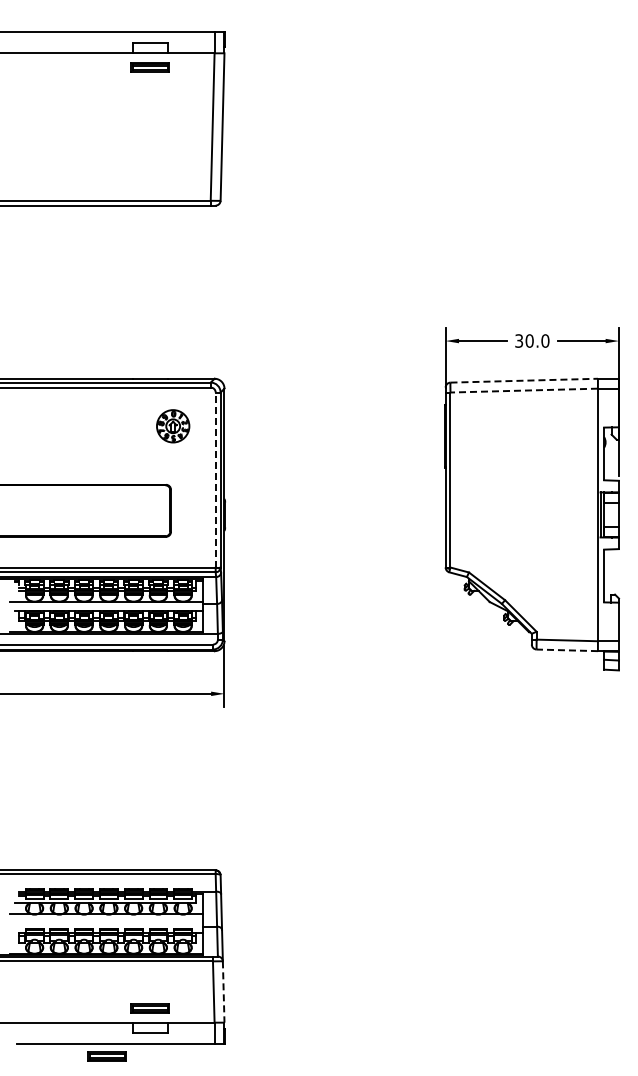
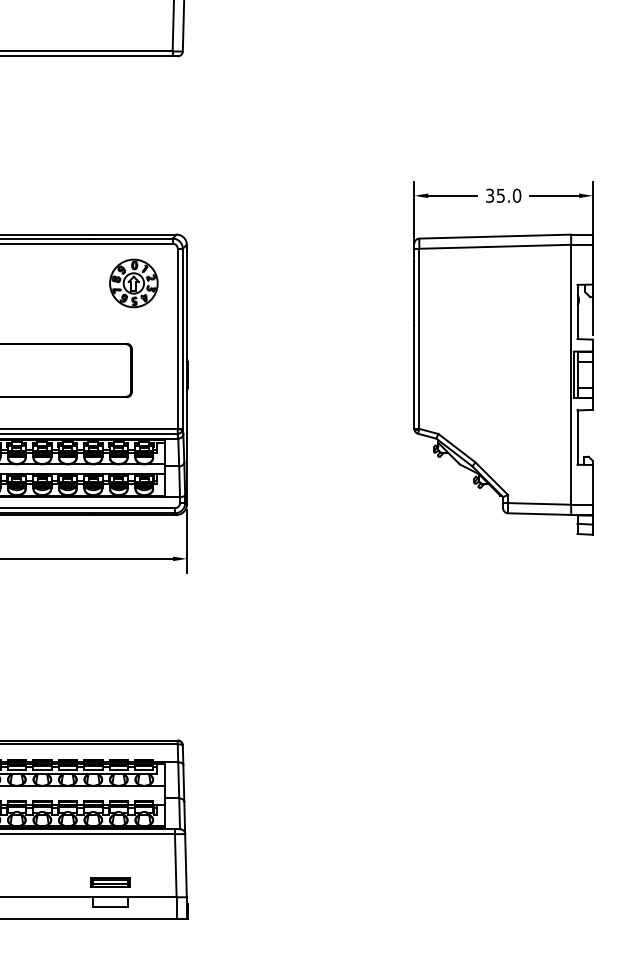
text: (529, 340) -> (500, 195), 30.0 -> 35.0
line: (524, 380) -> (495, 236), dashed -> solid
line: (524, 390) -> (495, 246), dashed -> solid
part: (173, 426) -> (134, 283), size x1.43
line: (215, 480) -> (177, 339), dashed -> solid
line: (567, 650) -> (539, 514), dashed -> solid
line: (223, 992) -> (185, 866), dashed -> solid
part: (106, 1056) -> (65, 932), removed

